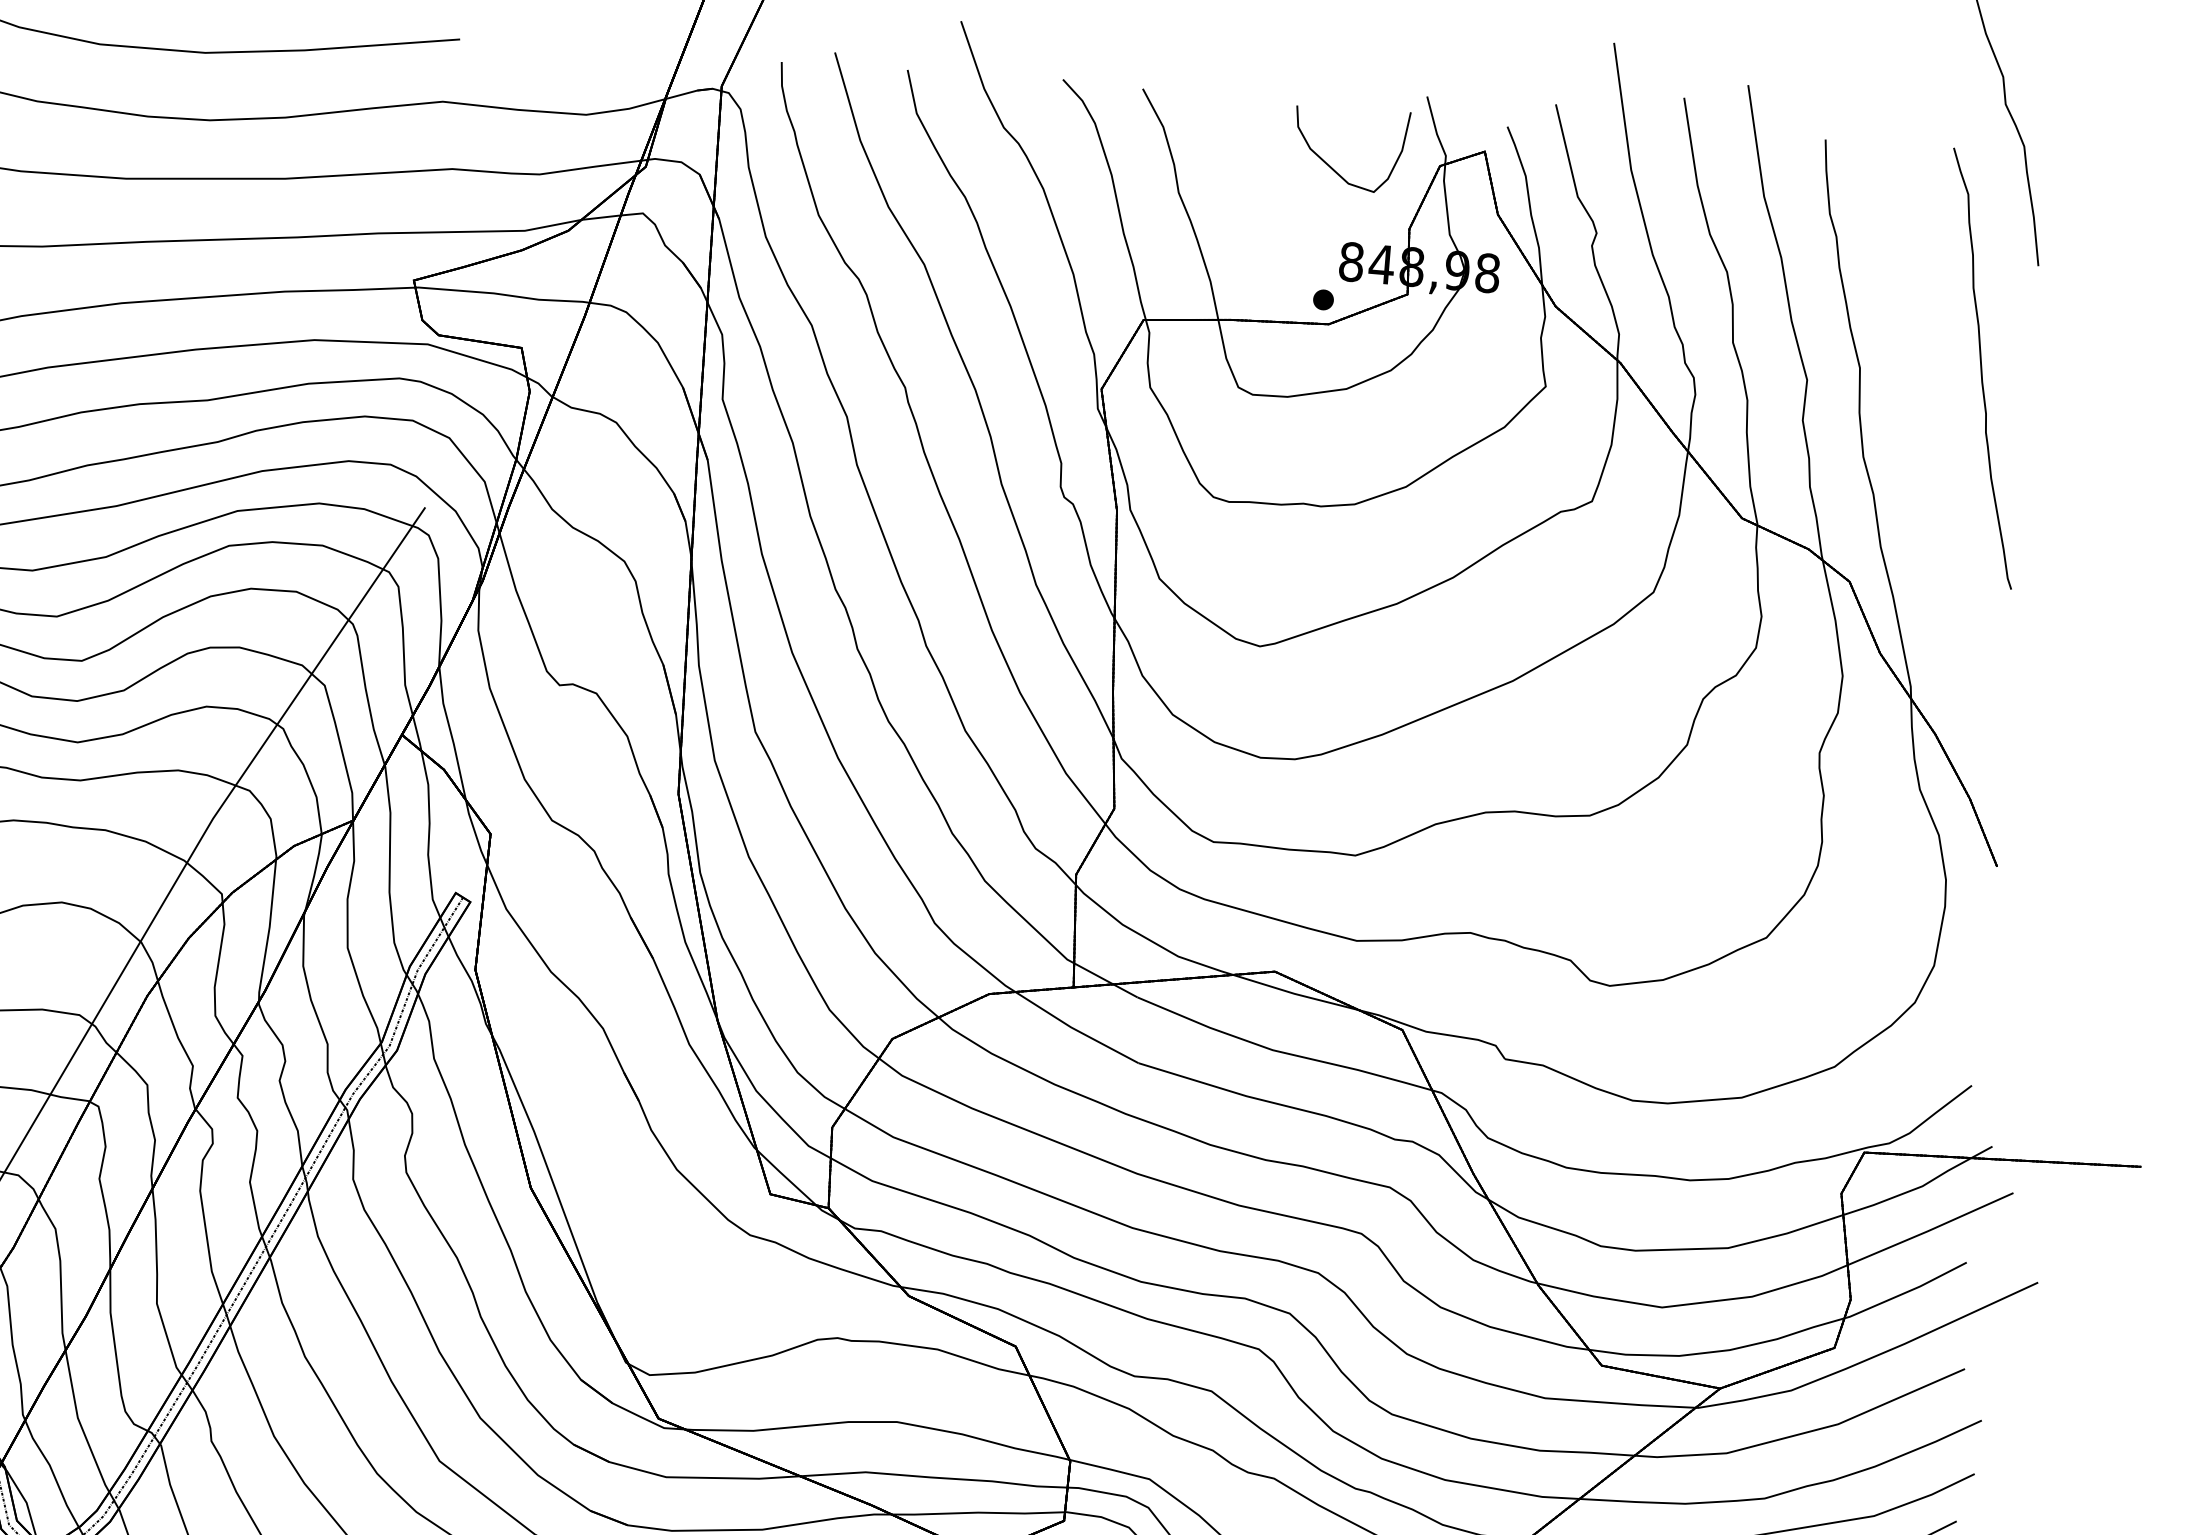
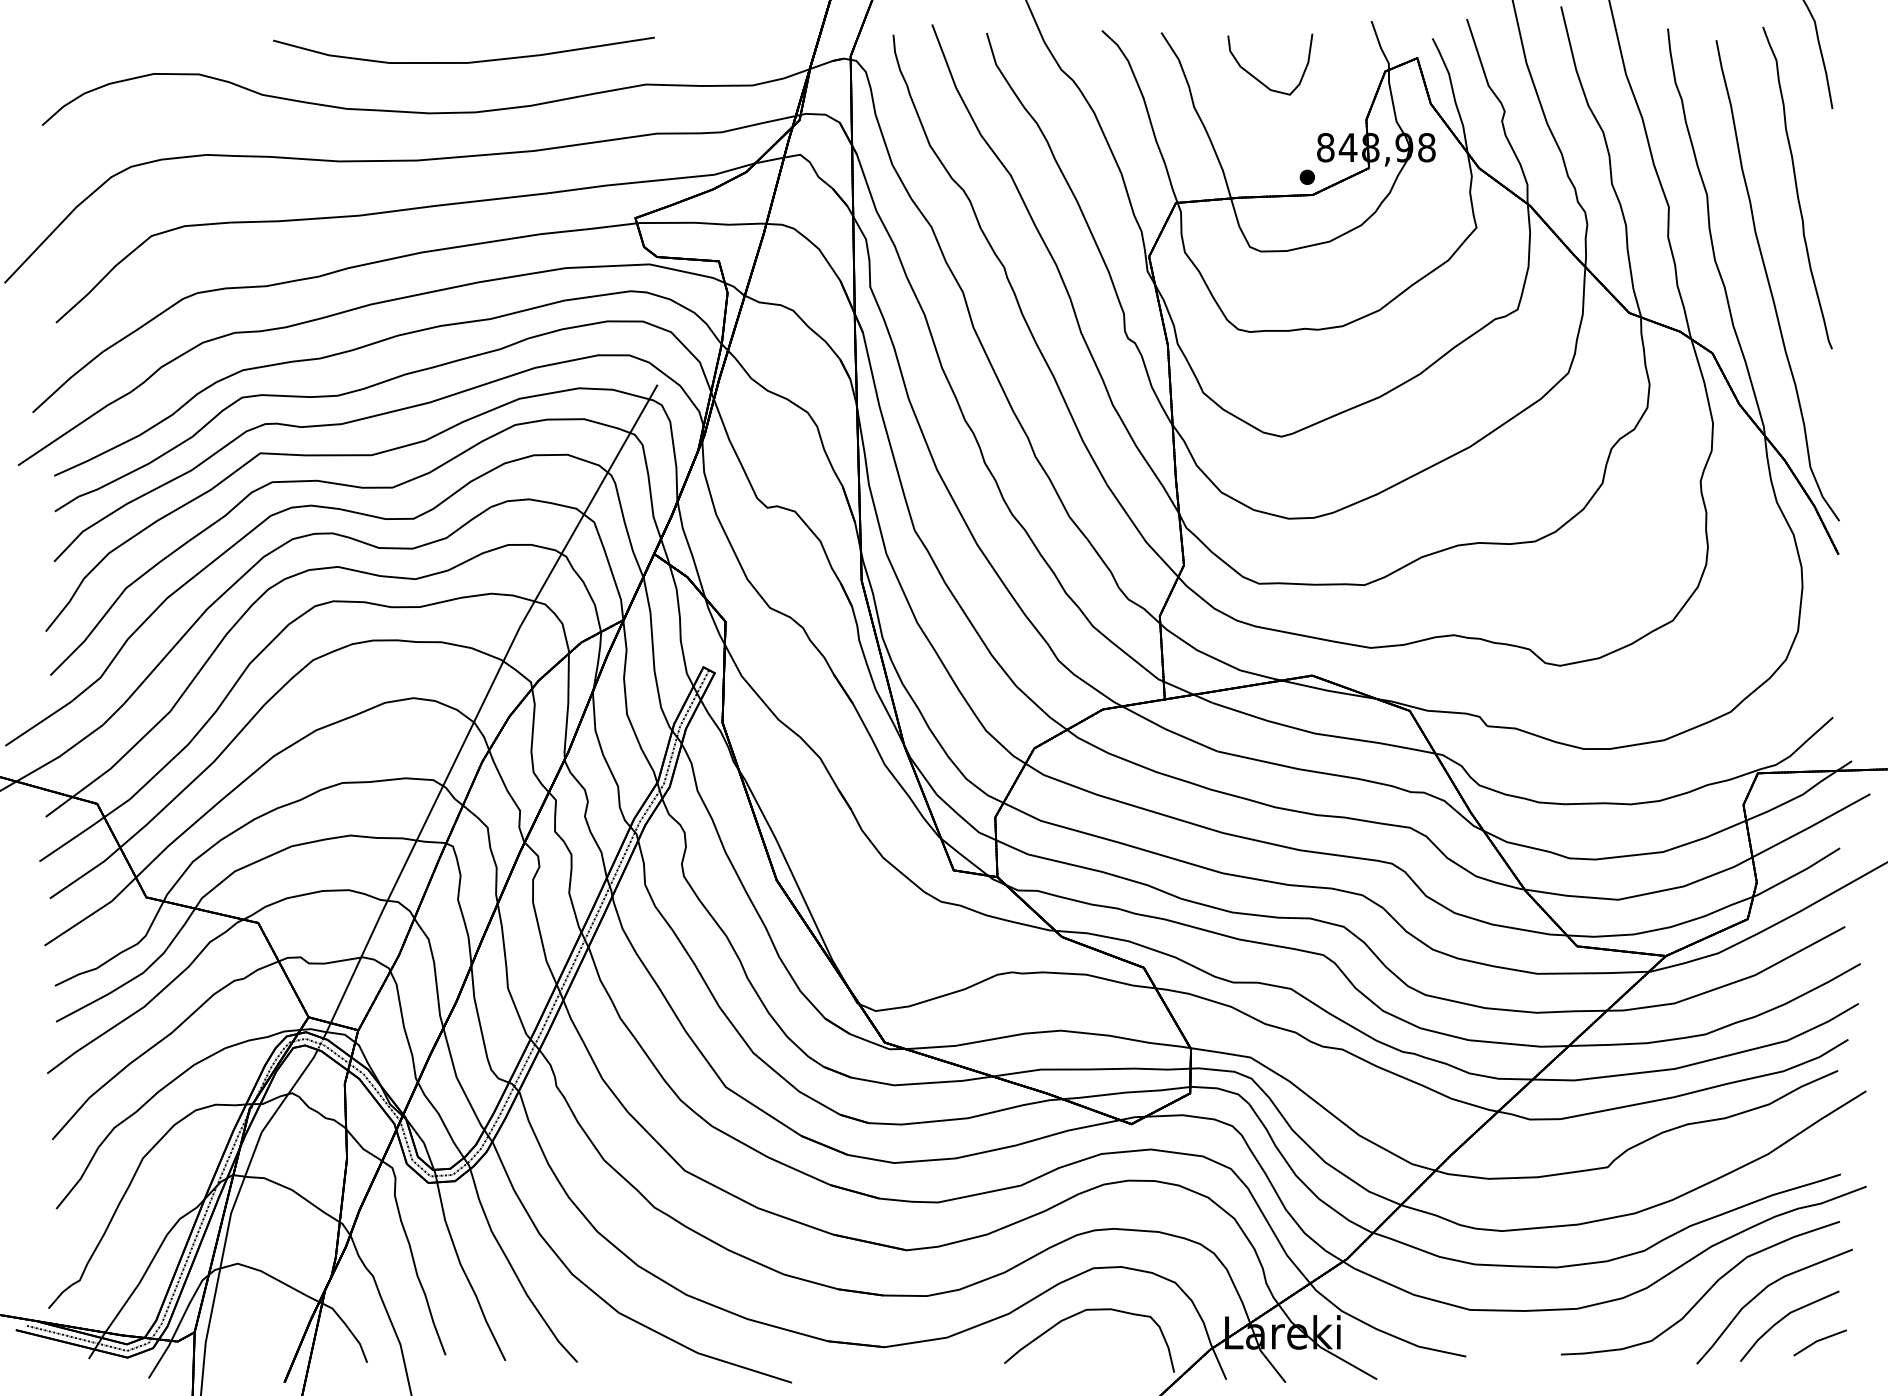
curve: (1335, 169) -> (1260, 80), moved
curve: (1934, 490) -> (1769, 280), added

